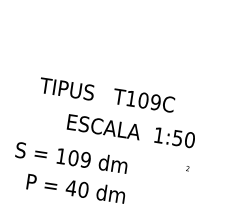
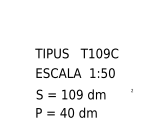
text: (131, 130) -> (75, 72), moved
text: (70, 157) -> (70, 94), moved

